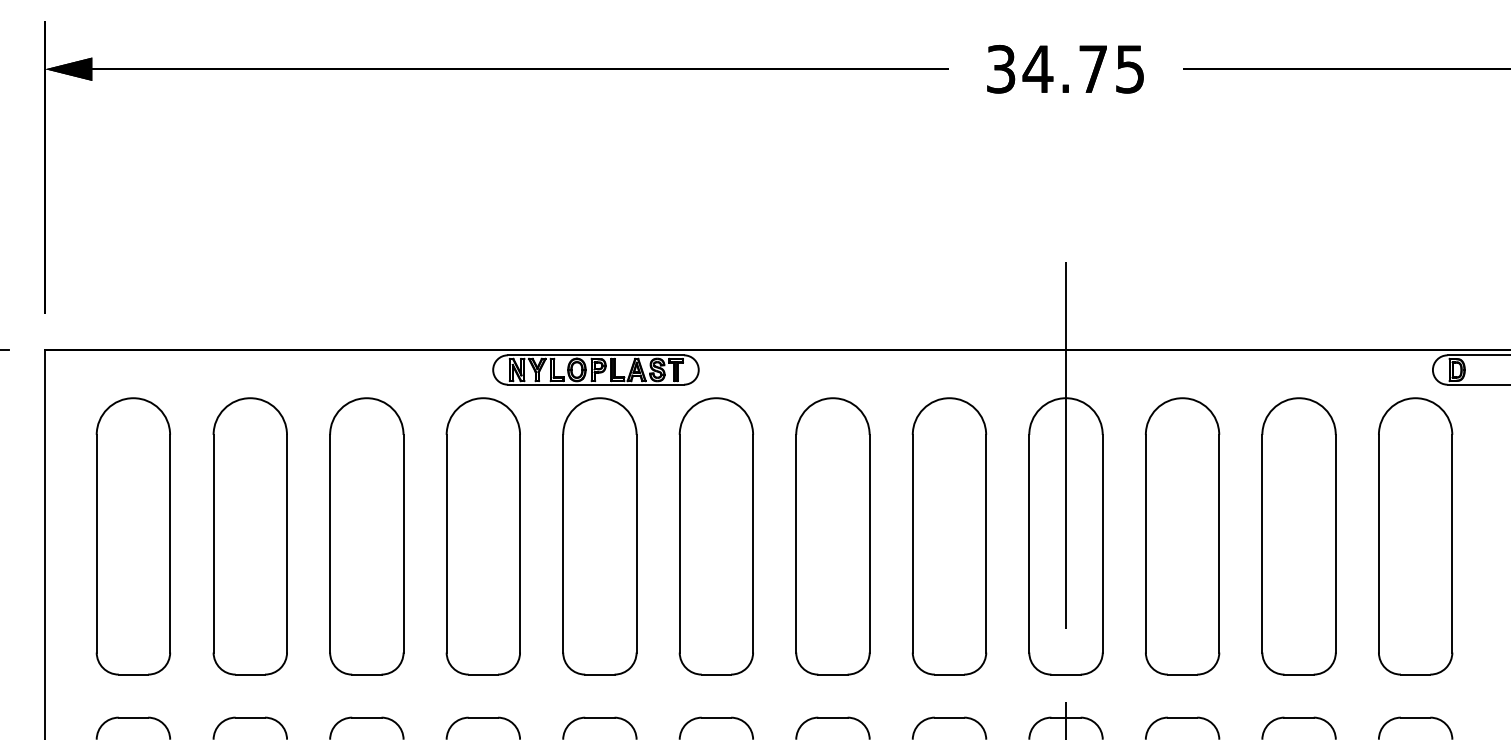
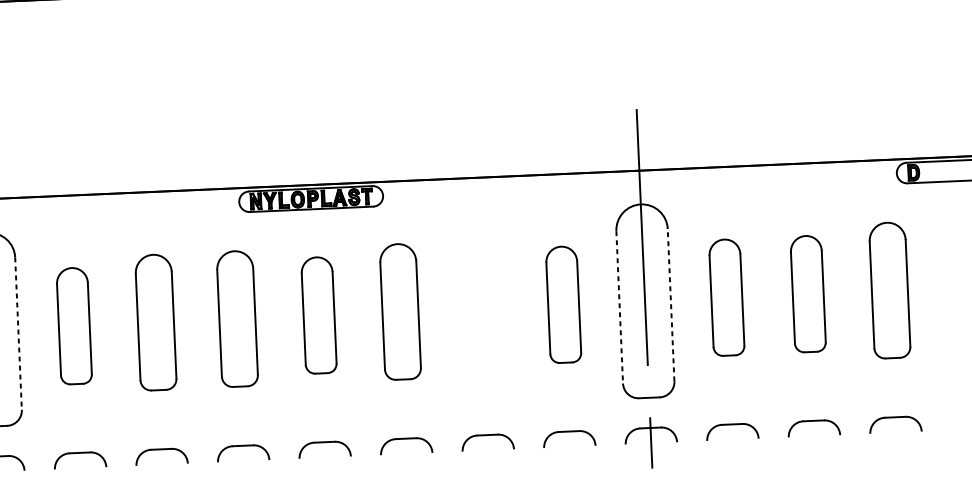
part: (249, 536) -> (73, 326), size x0.6
part: (366, 536) -> (155, 322), size x0.7
part: (482, 536) -> (236, 319), size x0.7
part: (599, 536) -> (318, 315), size x0.6
part: (715, 536) -> (399, 311), size x0.7
part: (832, 536) -> (481, 308), removed
part: (949, 536) -> (563, 304), size x0.6
part: (1182, 536) -> (726, 297), size x0.6
part: (1298, 536) -> (807, 294), size x0.6
part: (1415, 536) -> (889, 290), size x0.7
line: (170, 543) -> (18, 333), solid -> dashed
line: (1029, 543) -> (619, 307), solid -> dashed
line: (1102, 543) -> (670, 304), solid -> dashed

